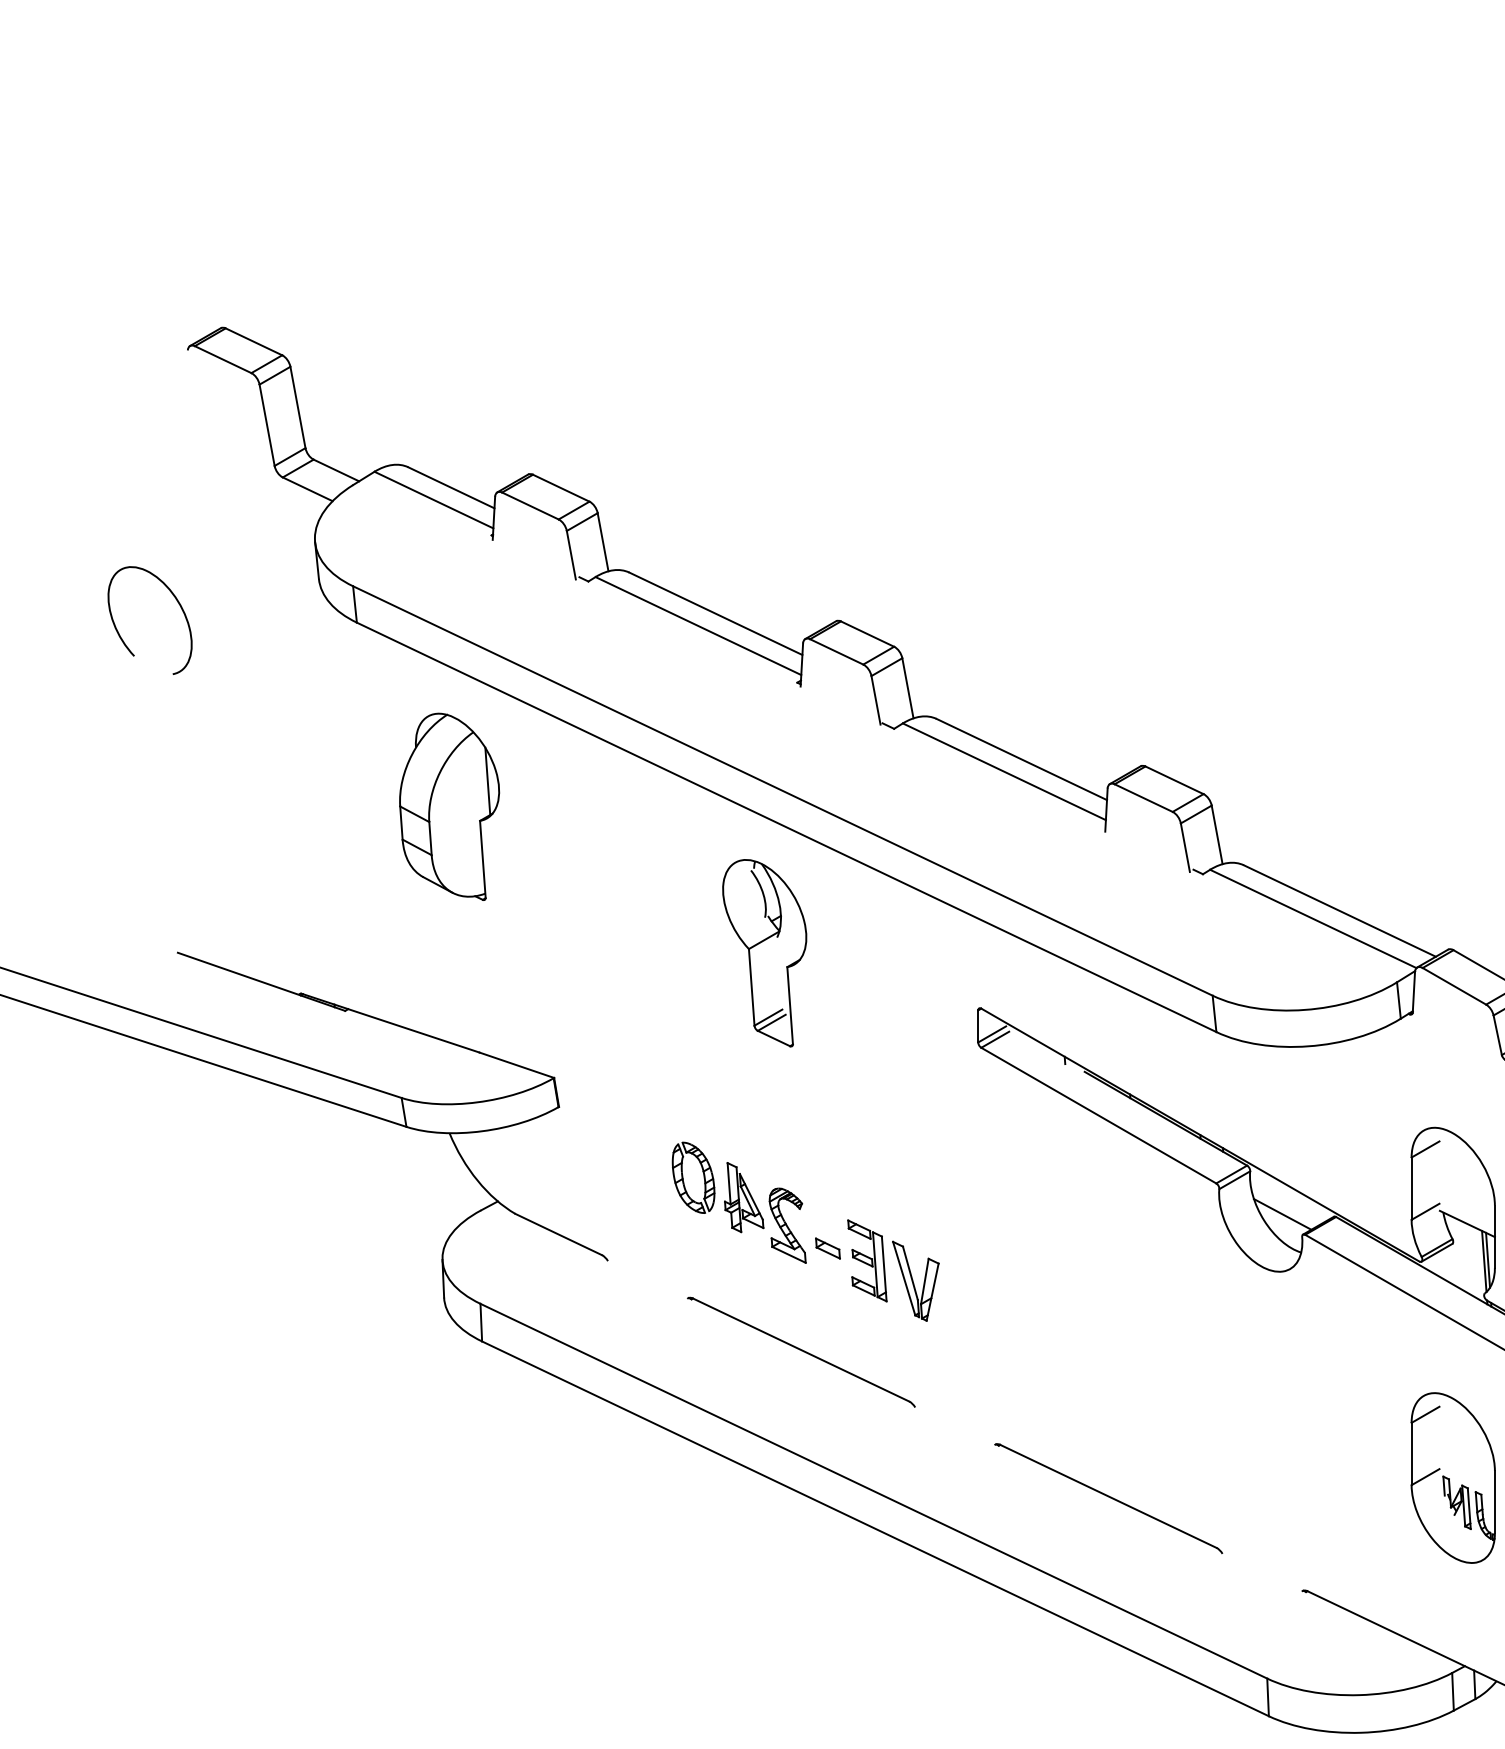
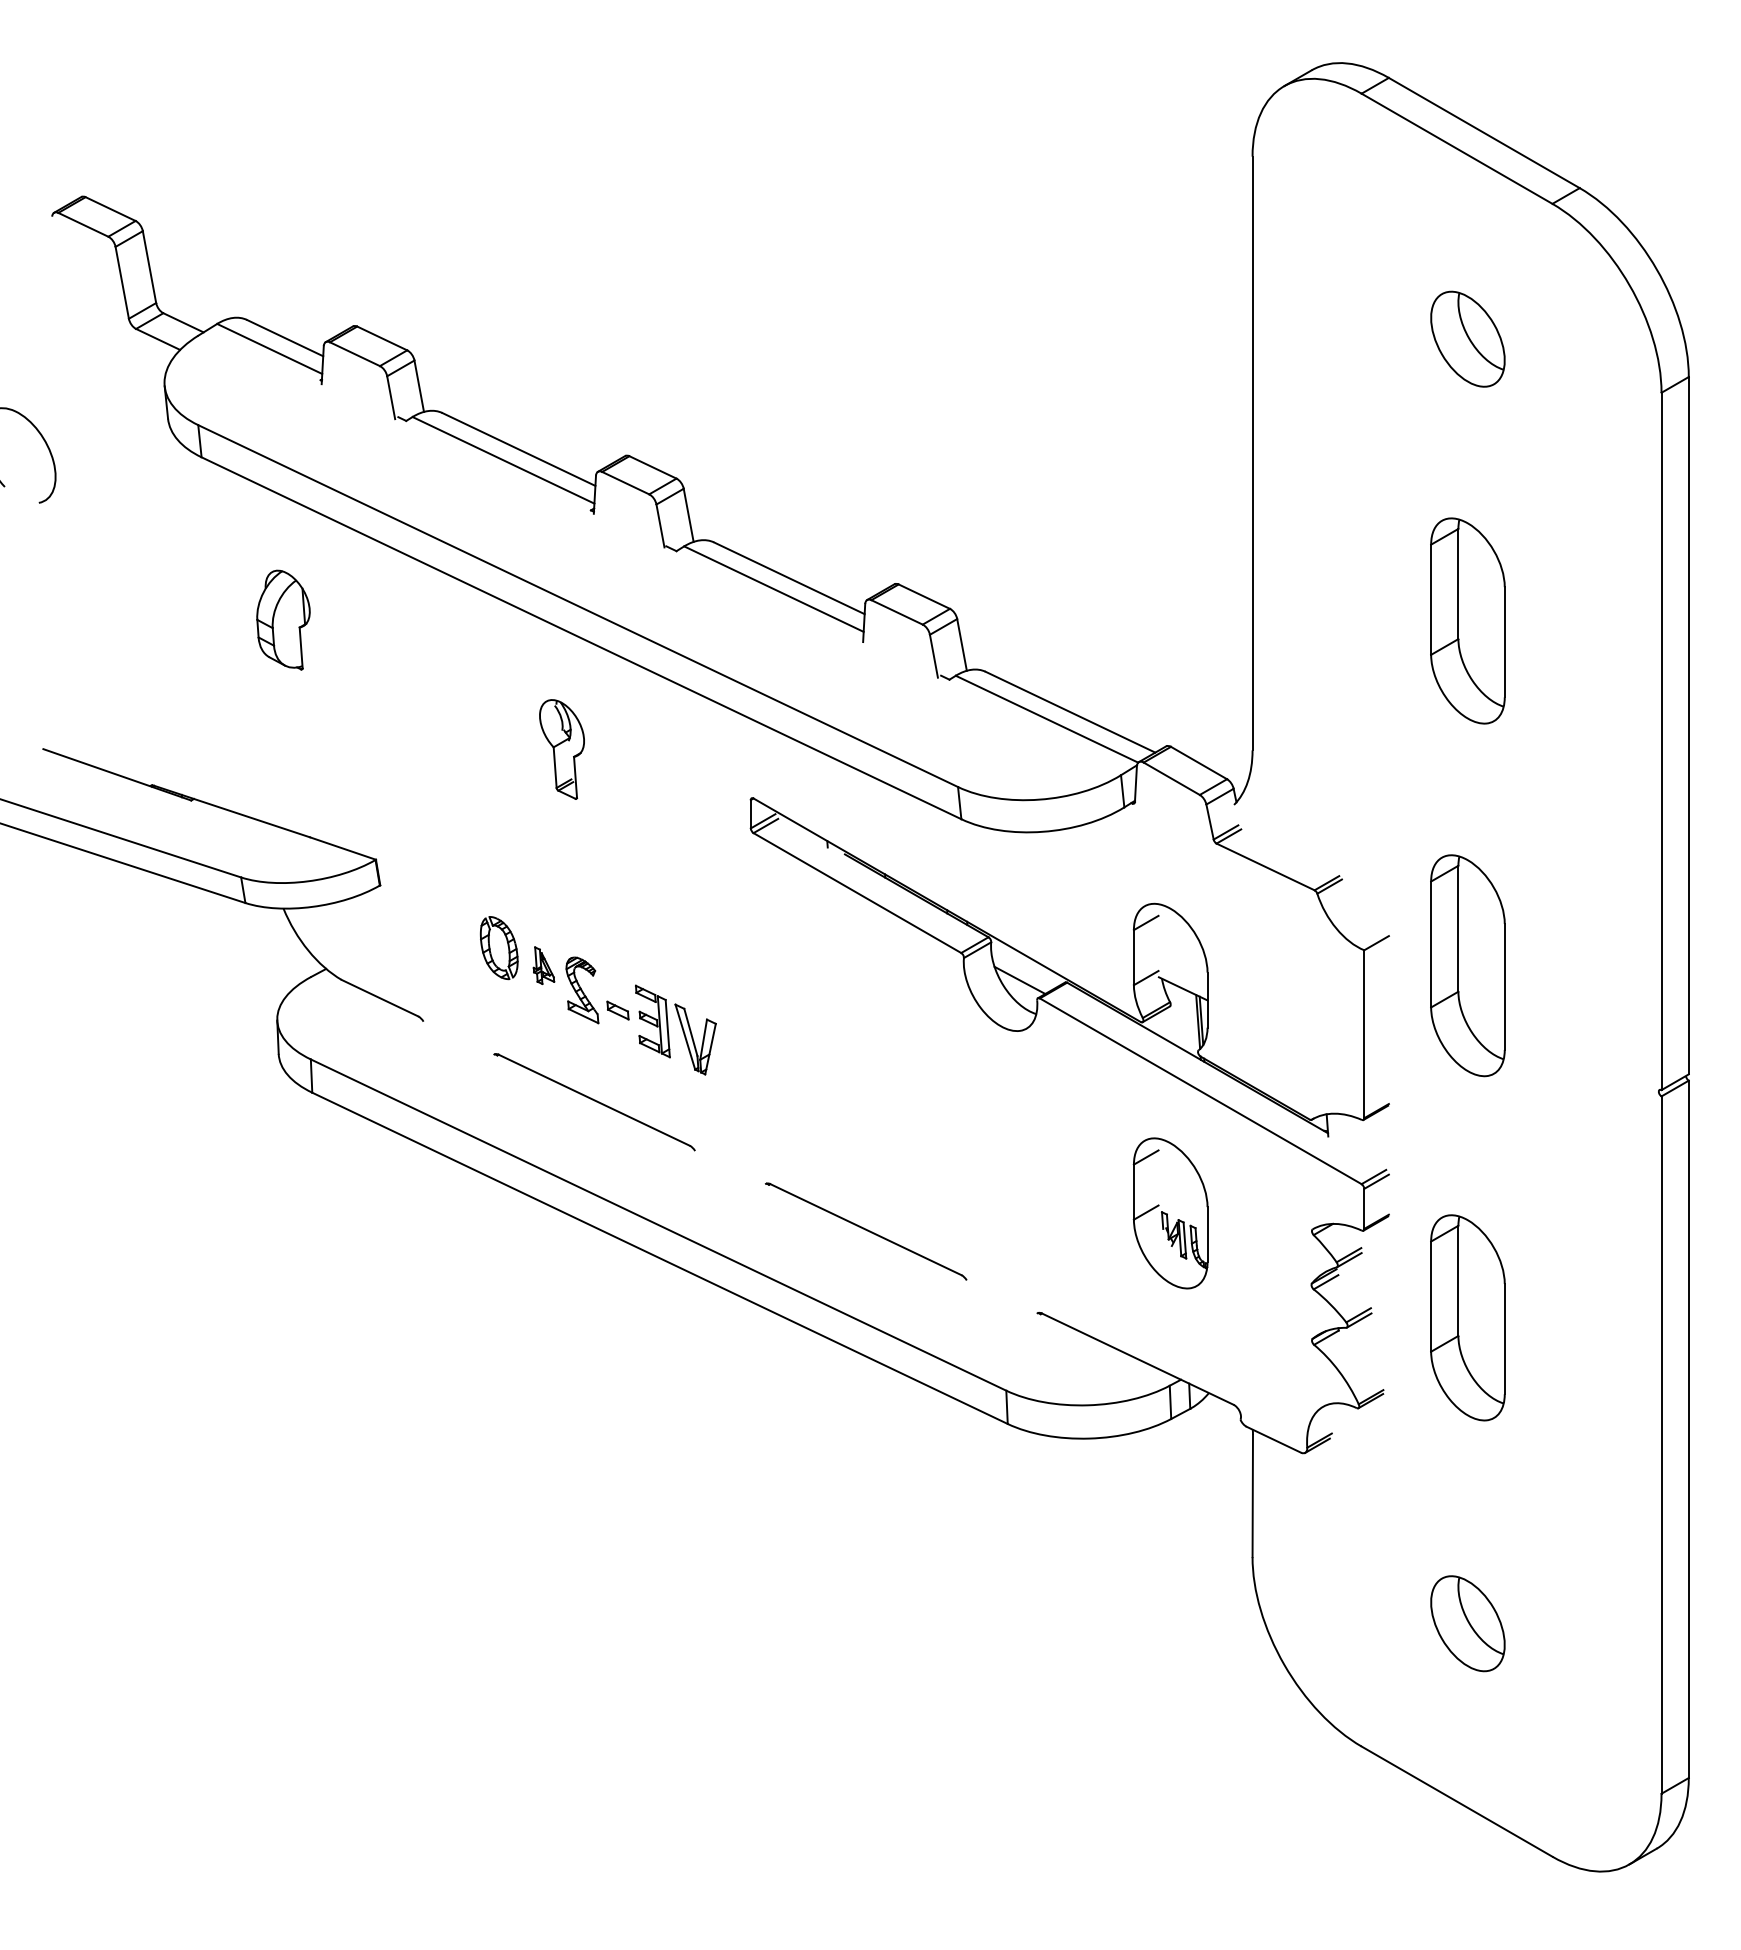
part: (449, 806) -> (283, 619), size x0.6
part: (764, 953) -> (561, 749), size x0.6
part: (743, 1197) -> (543, 965), size x0.6

